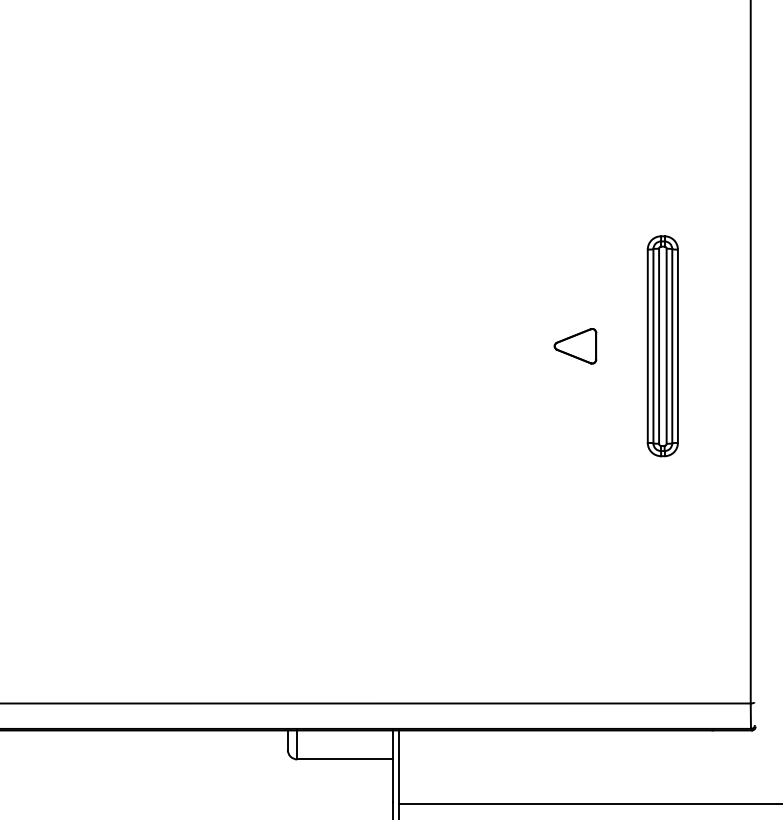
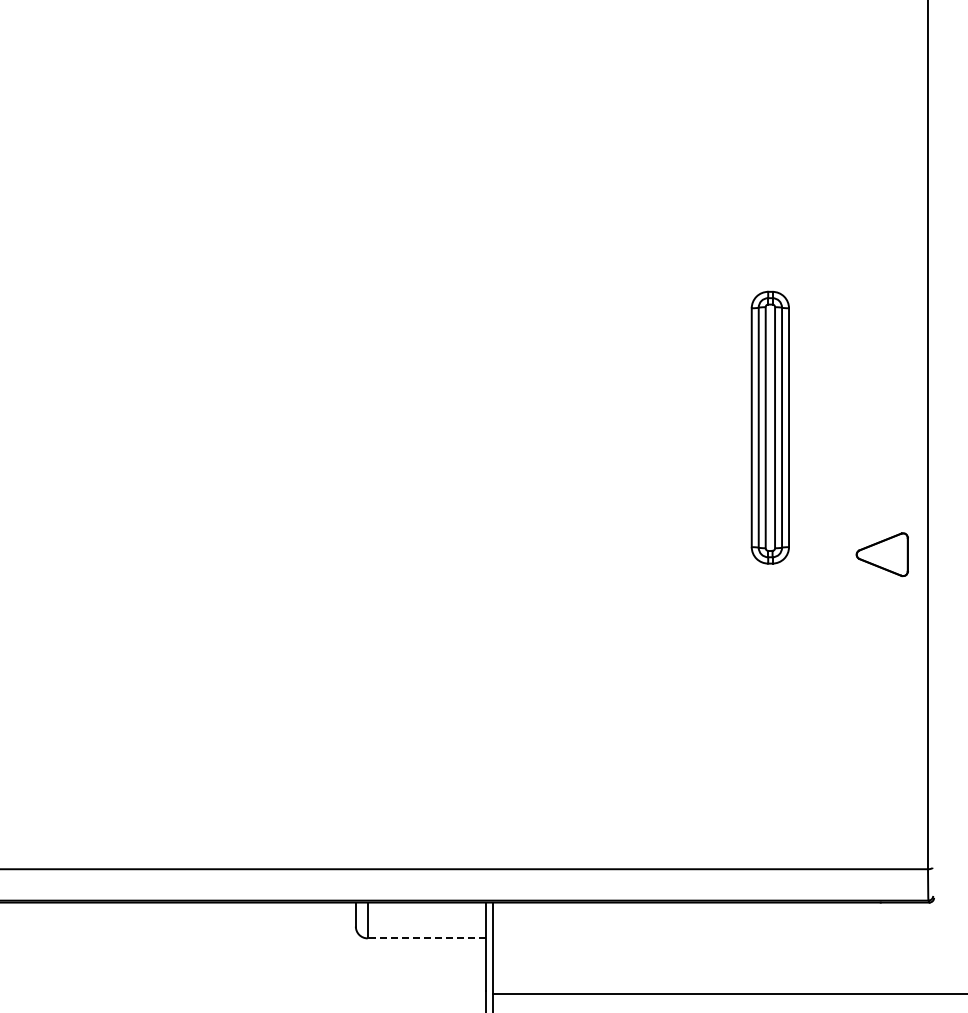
part: (574, 346) -> (881, 554), moved
part: (662, 346) -> (769, 427), moved
line: (344, 759) -> (426, 938), solid -> dashed

